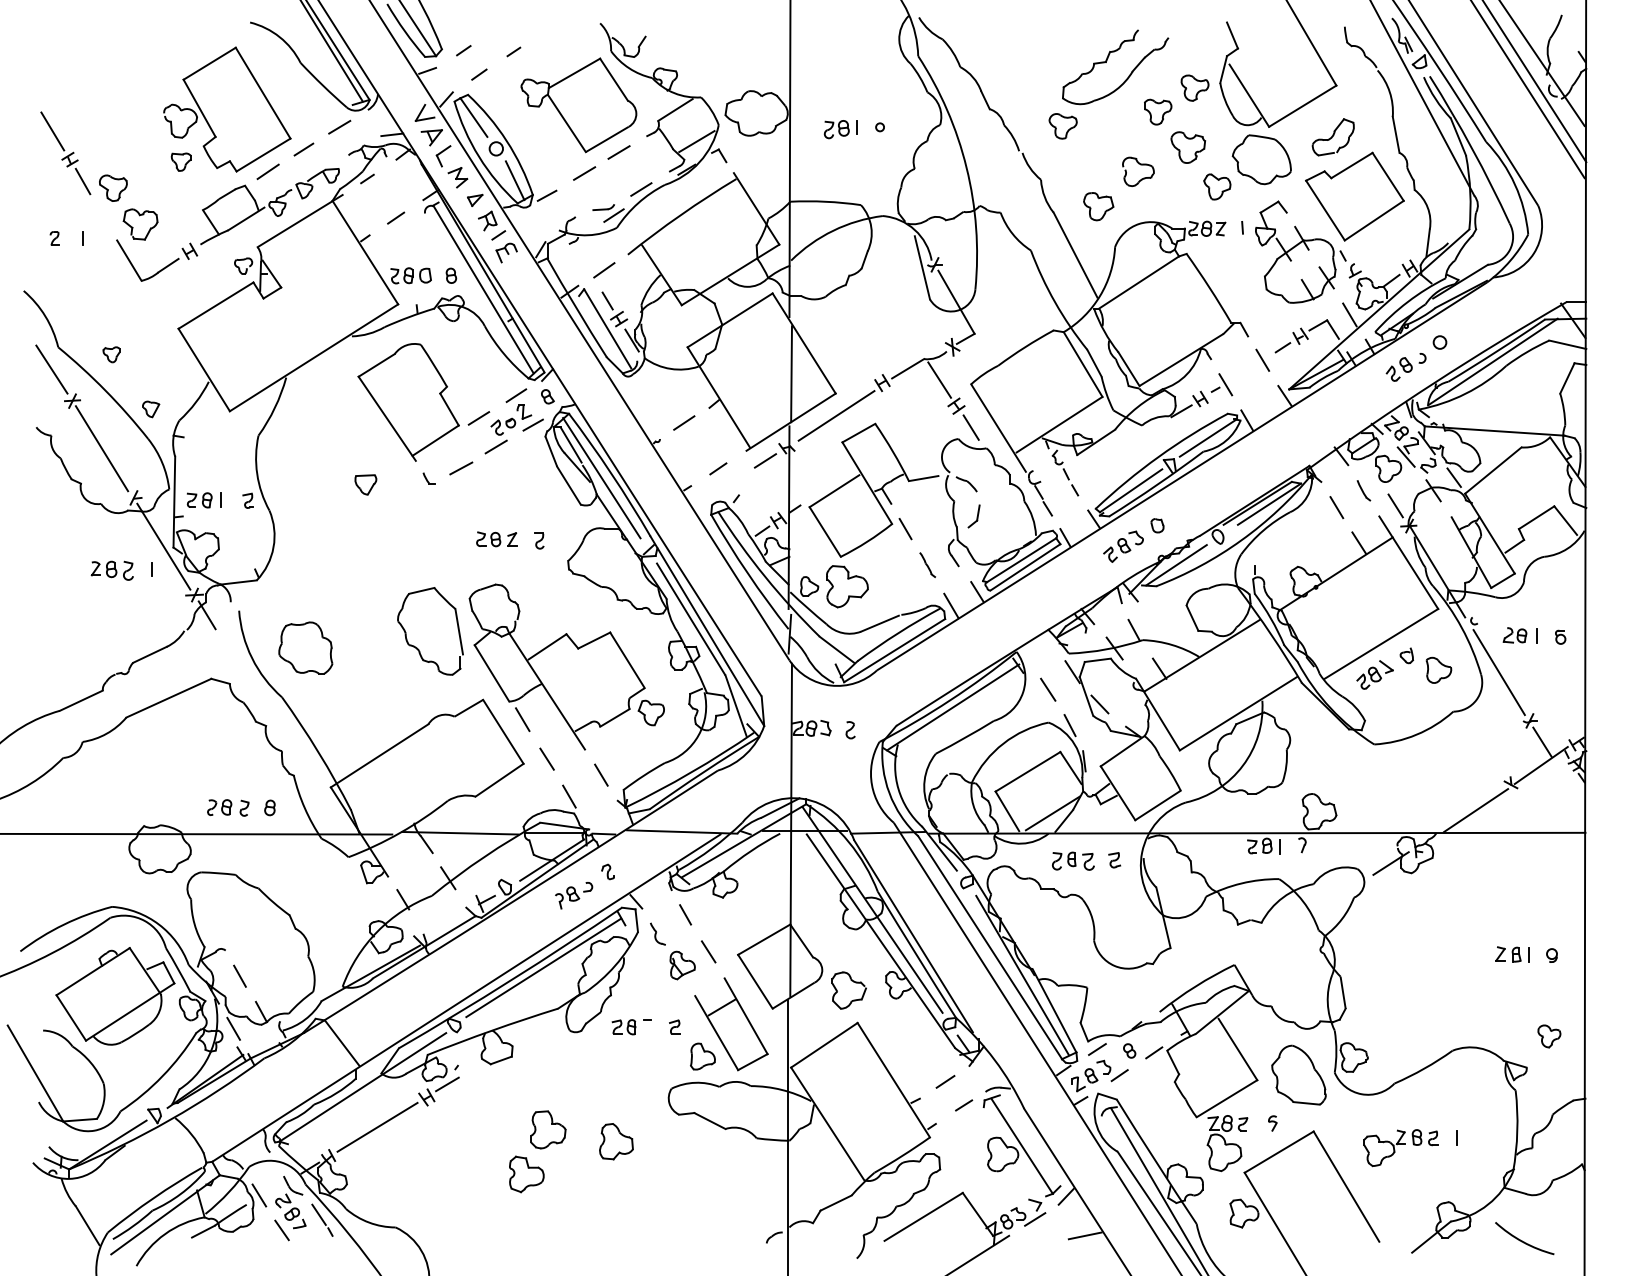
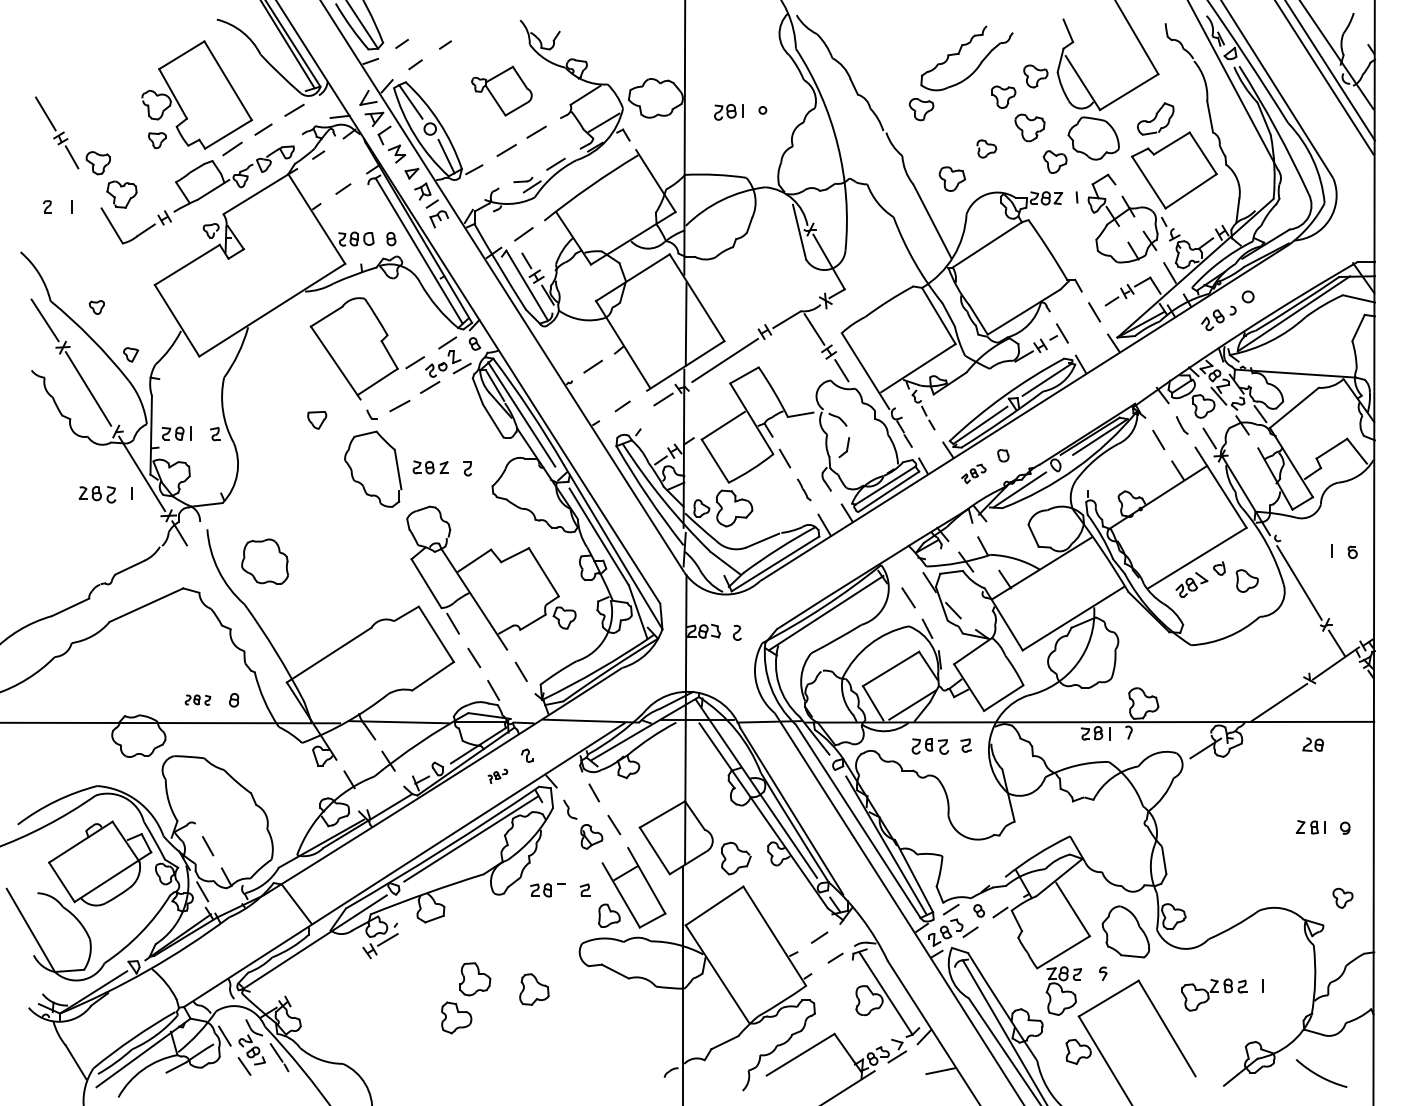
part: (578, 104) -> (501, 90), size x0.6
part: (1138, 171) -> (986, 148), size x0.7
part: (1123, 546) -> (973, 473), size x0.7
part: (430, 630) -> (373, 468), moved
part: (1514, 635) -> (1312, 744), moved
part: (227, 807) -> (197, 699), size x0.7
part: (573, 895) -> (497, 776), size x0.6
line: (376, 1126) -> (326, 976), removed

